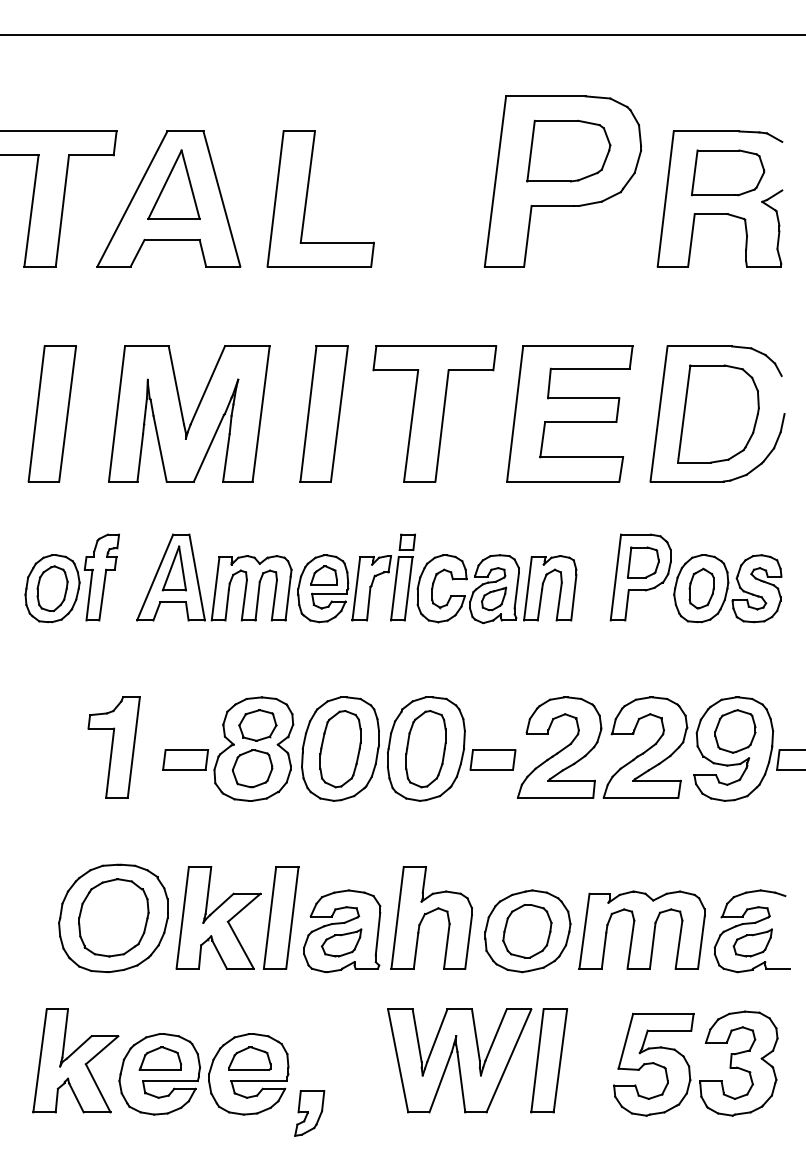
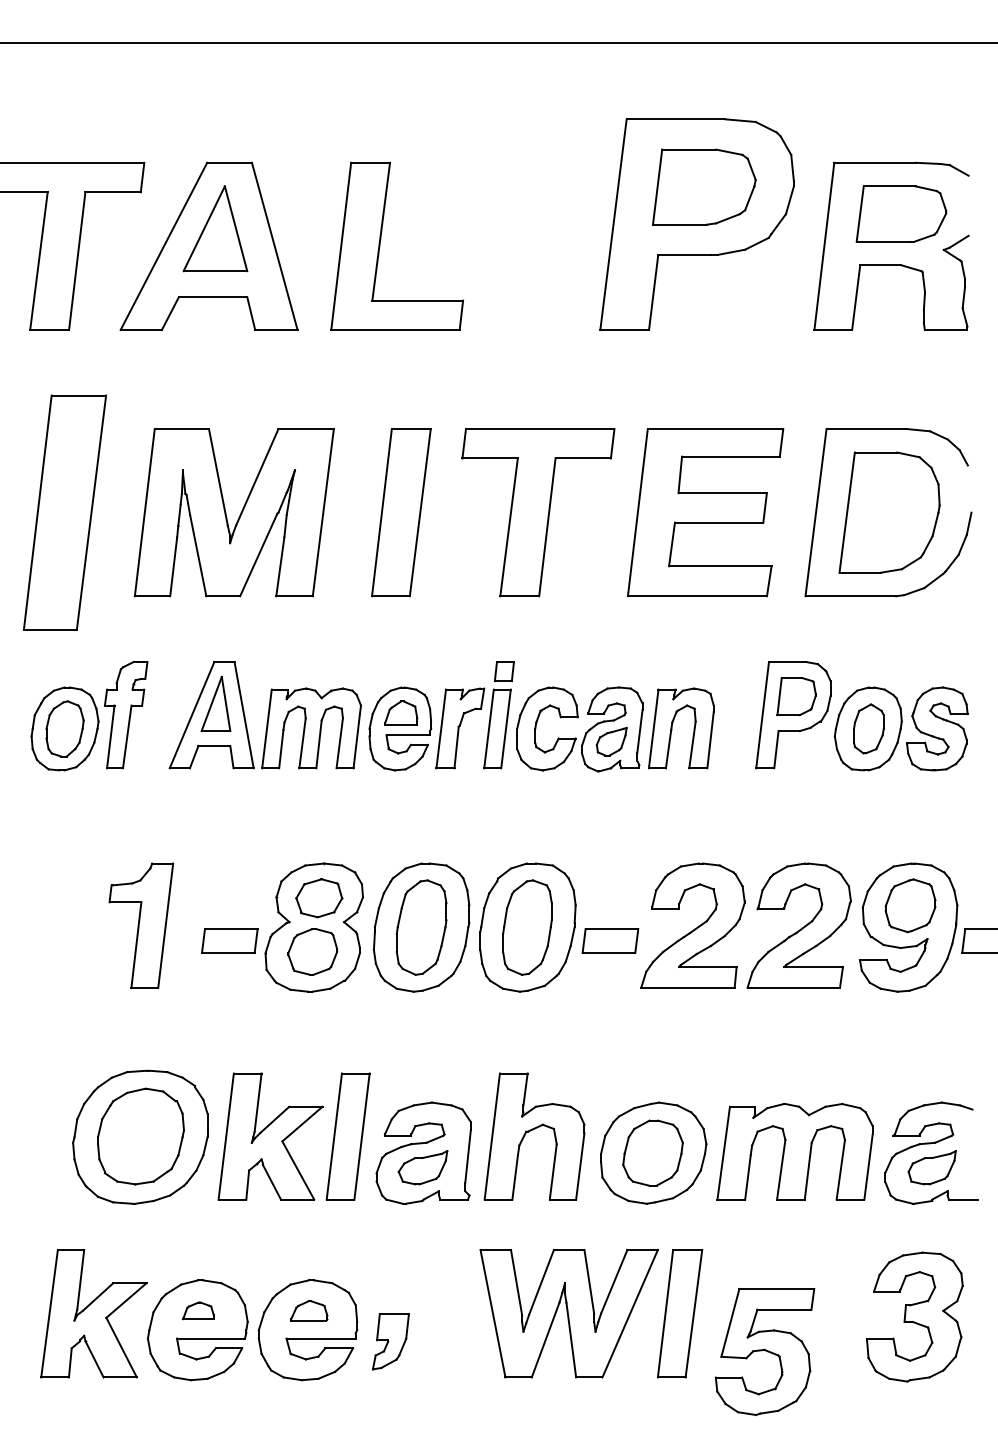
part: (51, 413) -> (63, 512), size x1.4
part: (159, 1058) -> (197, 1310), size x0.6
part: (249, 1058) -> (308, 1310), size x0.7
part: (653, 1064) -> (764, 1351), moved
part: (309, 1113) -> (390, 1341), moved

